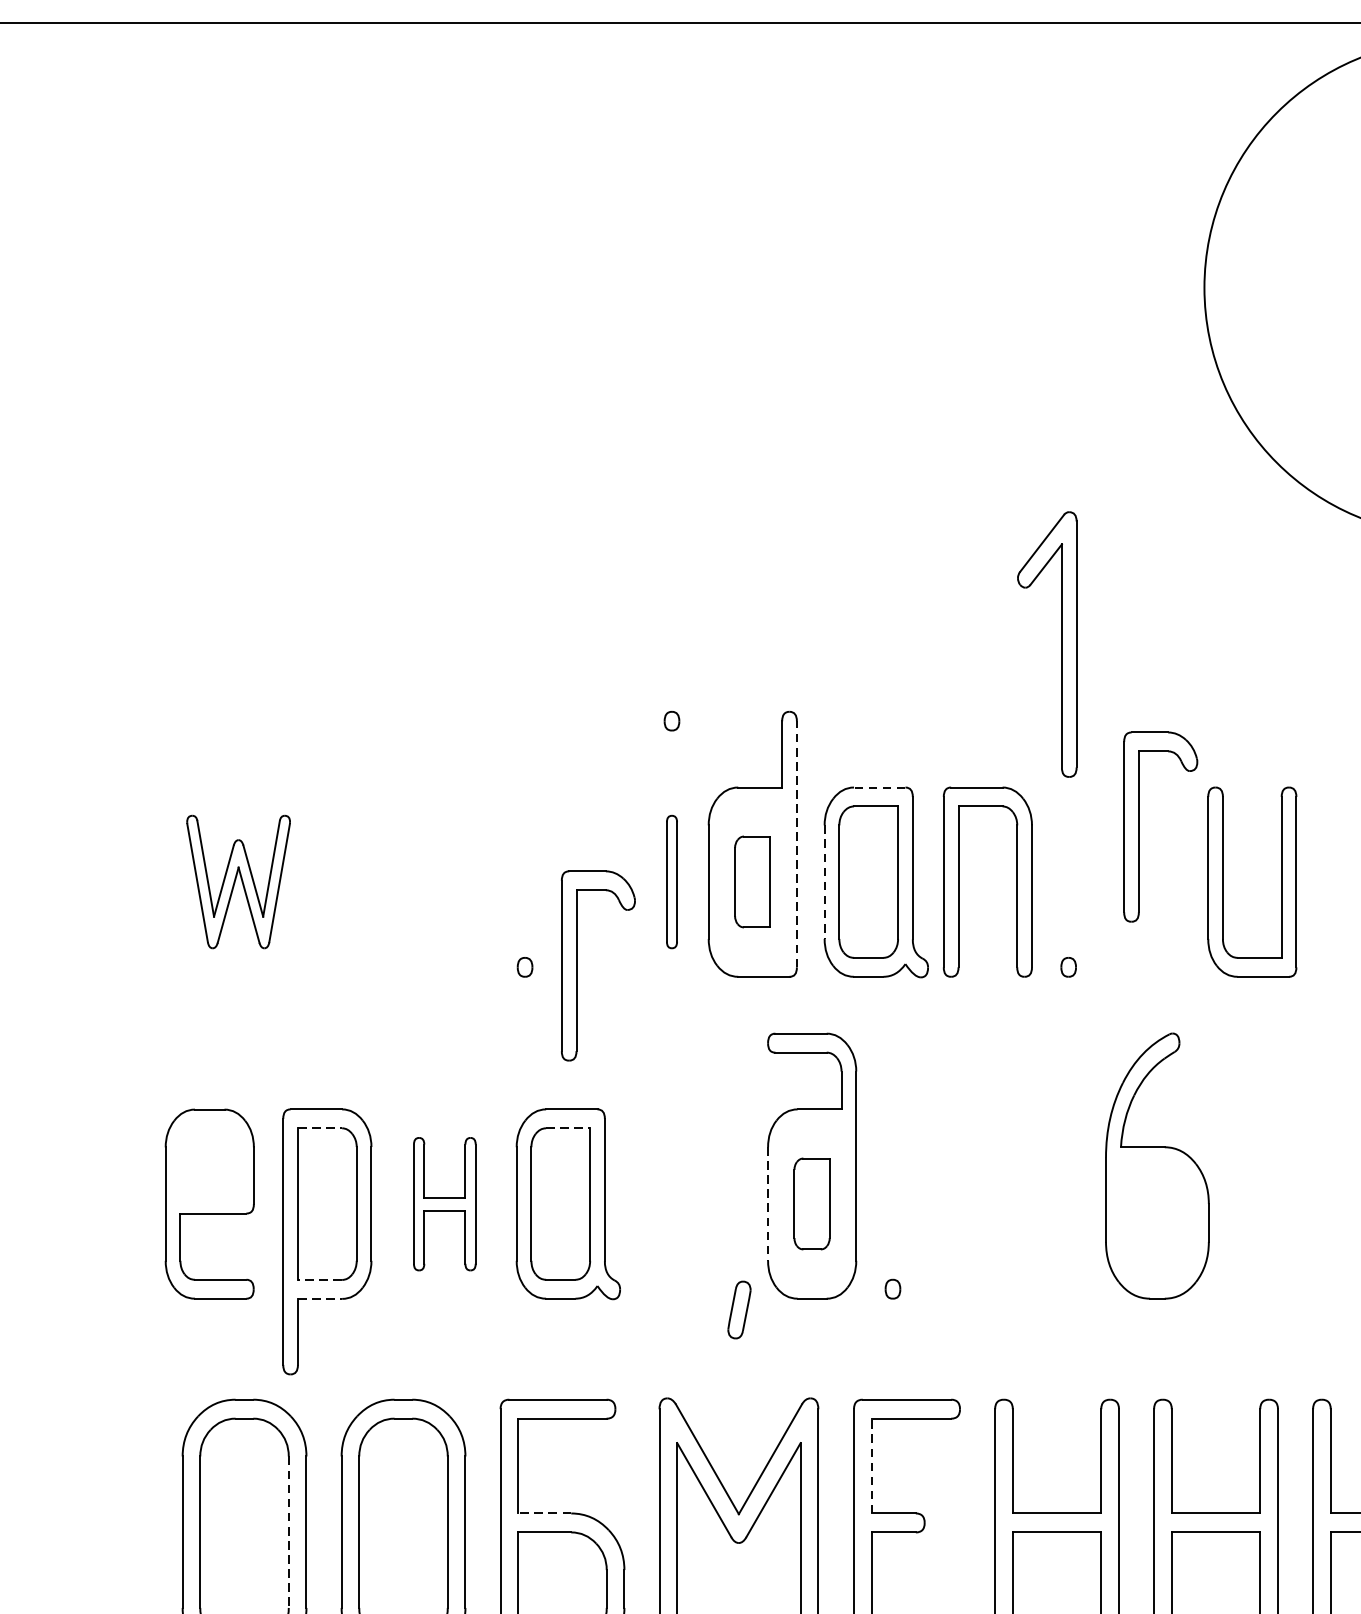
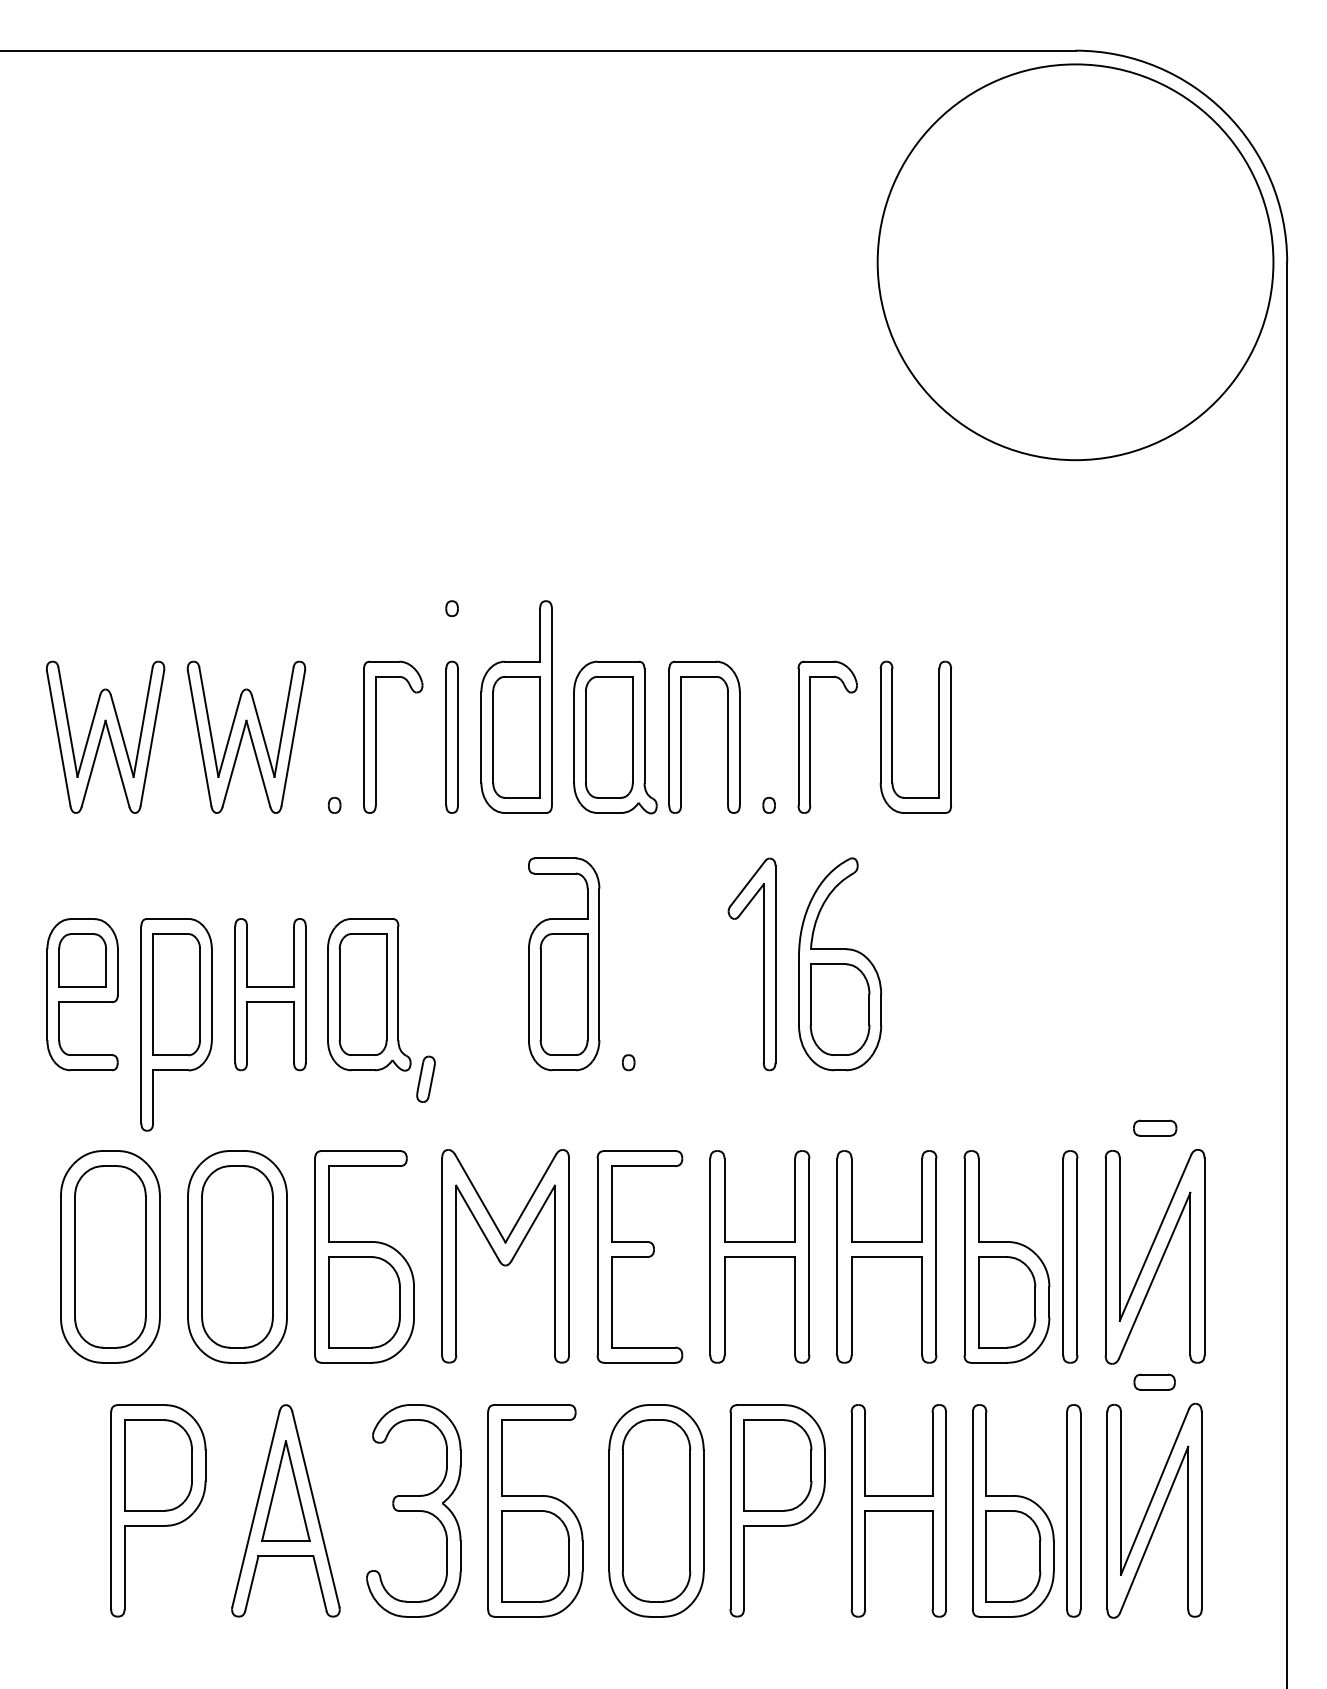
part: (1061, 644) -> (763, 964), moved
line: (880, 787) -> (618, 661), dashed -> solid
part: (1139, 826) -> (810, 736), moved
line: (796, 843) -> (551, 706), dashed -> solid
part: (238, 881) -> (105, 736), size x1.43
part: (414, 881) -> (246, 736), added
part: (671, 881) -> (451, 736), size x1.43
part: (752, 881) -> (516, 736), size x1.67
line: (825, 882) -> (574, 737), dashed -> solid
part: (577, 964) -> (376, 736), moved
line: (319, 1128) -> (170, 934), dashed -> solid
line: (568, 1128) -> (369, 934), dashed -> solid
part: (209, 1161) -> (82, 960), added
part: (444, 1203) -> (270, 994), size x1.43
part: (811, 1203) -> (563, 994), size x1.67
line: (767, 1205) -> (528, 995), dashed -> solid
part: (1156, 1222) -> (839, 1009), added
line: (319, 1280) -> (170, 1055), dashed -> solid
line: (319, 1298) -> (170, 1070), dashed -> solid
part: (738, 1308) -> (425, 1078), moved
line: (871, 1466) -> (611, 1204), dashed -> solid
line: (543, 1512) -> (349, 1241), dashed -> solid
line: (288, 1531) -> (145, 1256), dashed -> solid

